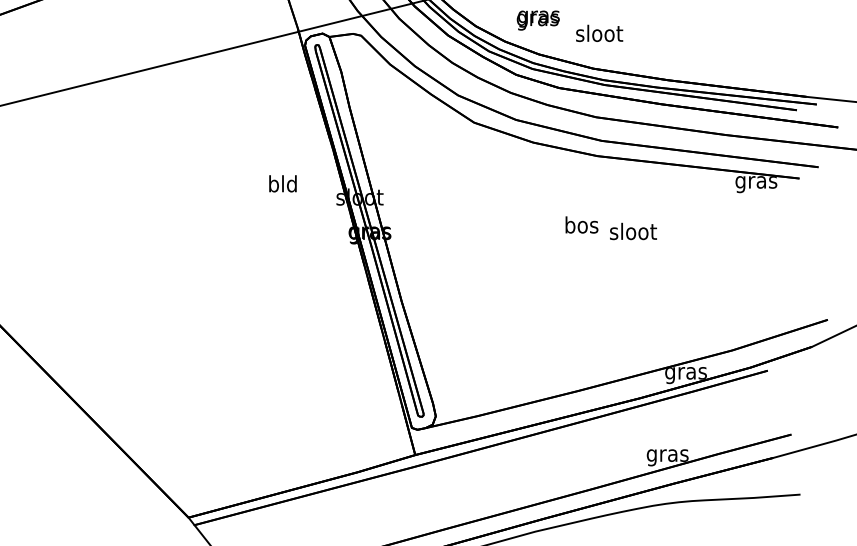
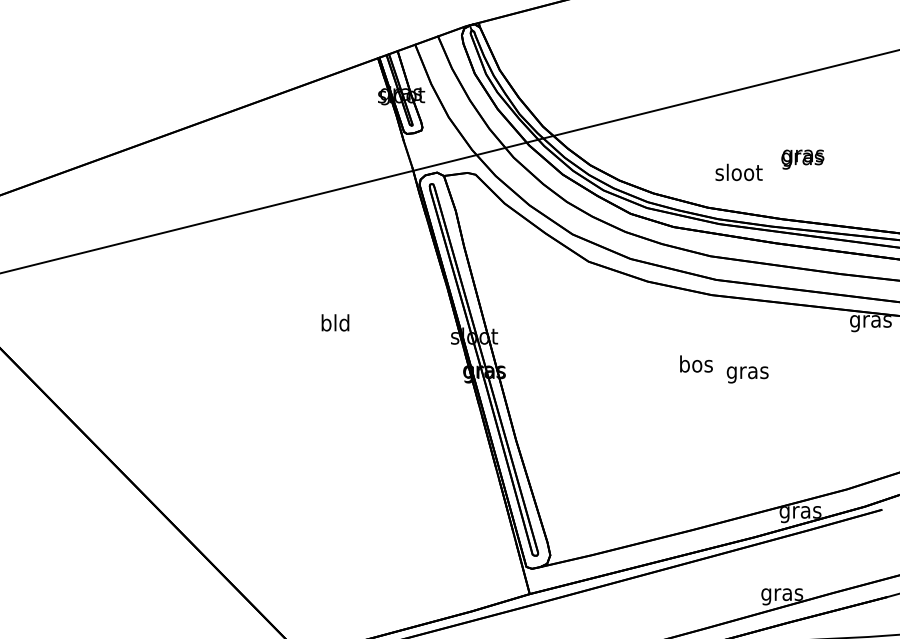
text: (538, 20) -> (802, 159), moved
text: (599, 33) -> (738, 172), moved
text: (283, 183) -> (335, 322), moved
text: (633, 233) -> (747, 372), sloot -> gras

